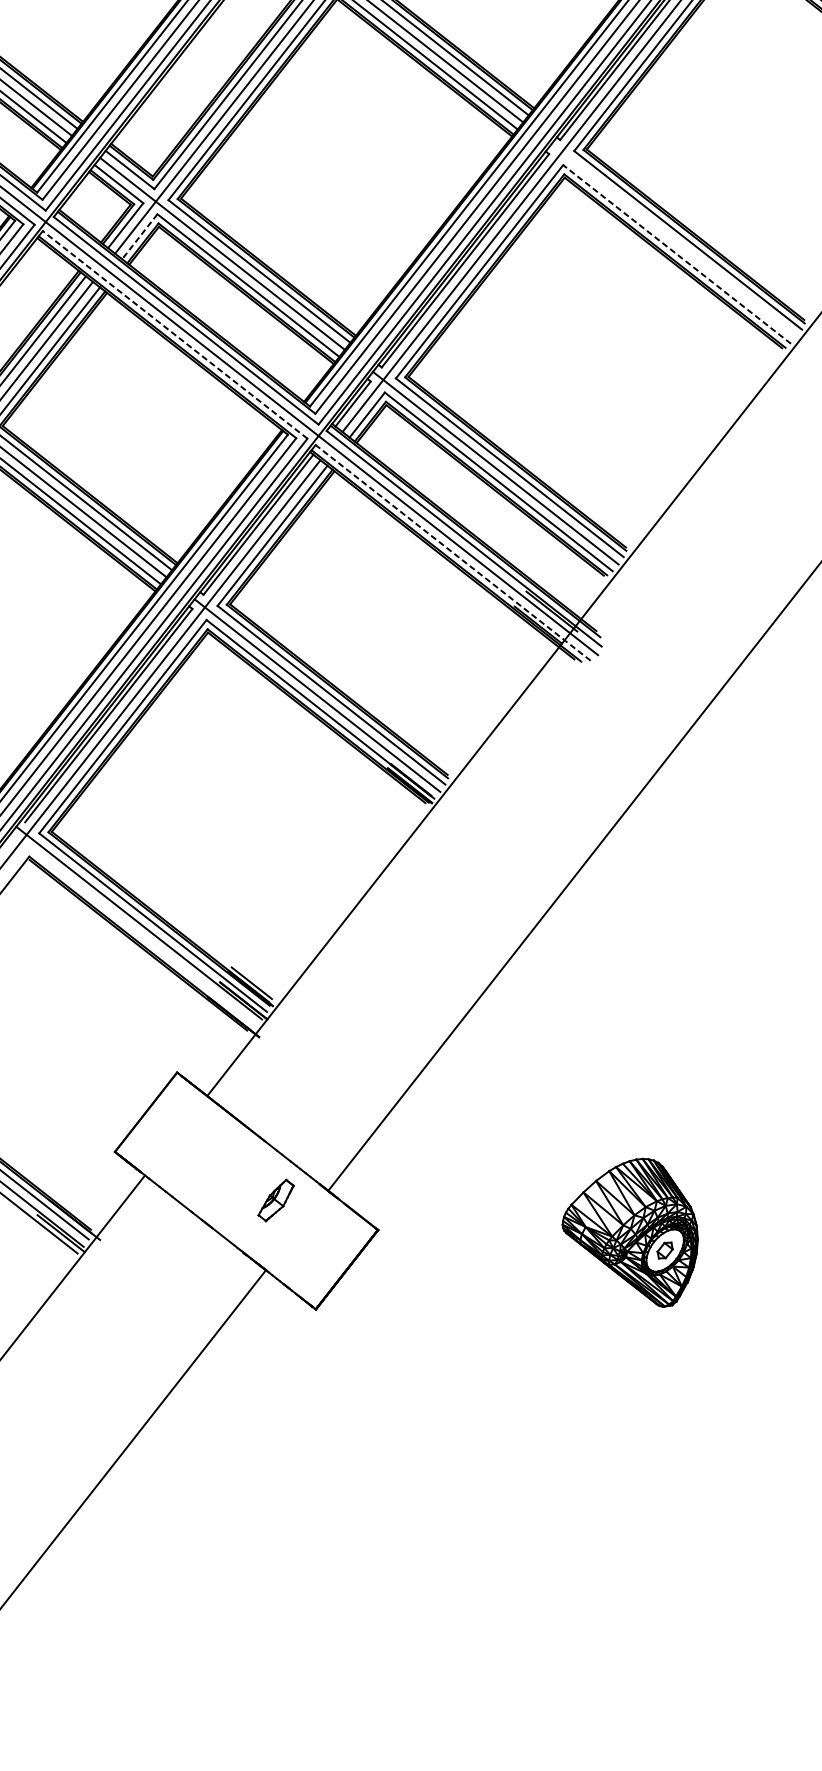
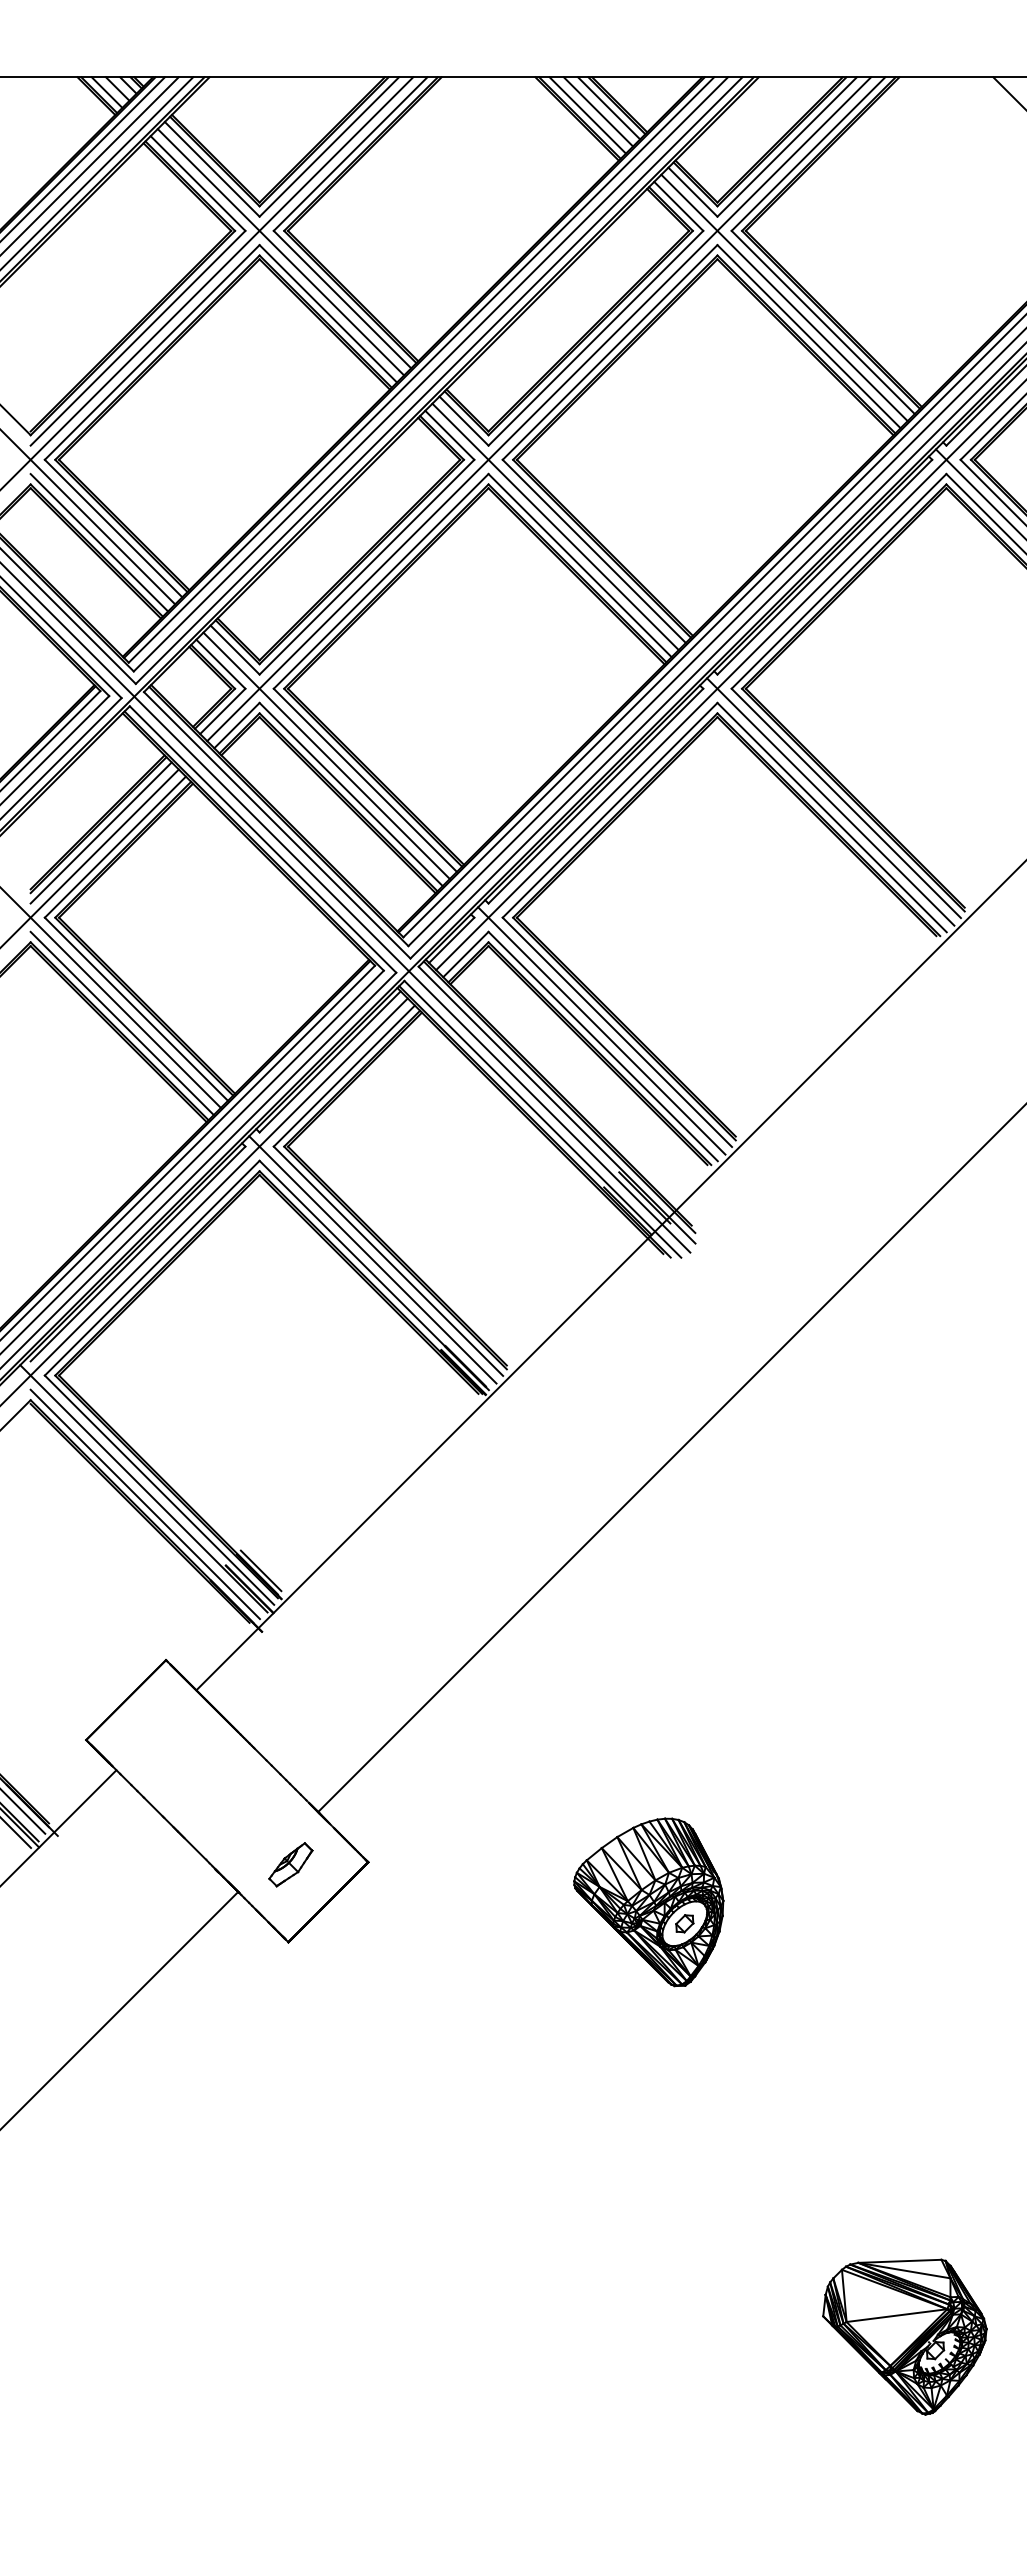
line: (139, 236) -> (236, 725), dashed -> solid
line: (673, 240) -> (830, 801), added
line: (676, 254) -> (831, 817), dashed -> solid
line: (174, 334) -> (262, 839), dashed -> solid
line: (452, 553) -> (542, 1119), dashed -> solid
line: (141, 936) -> (144, 1504), added
part: (275, 1200) -> (290, 1864), moved

